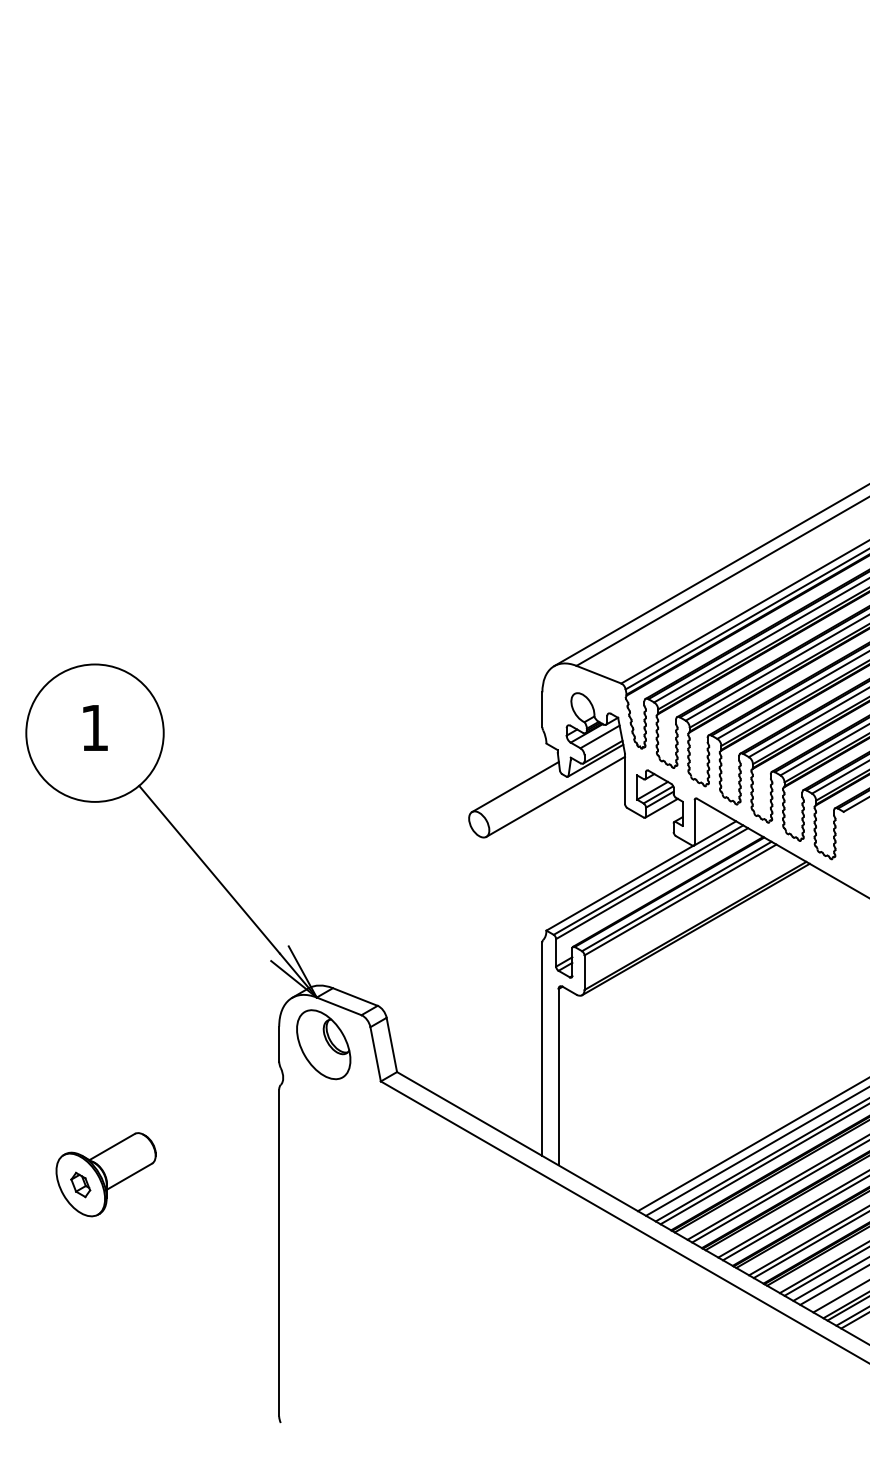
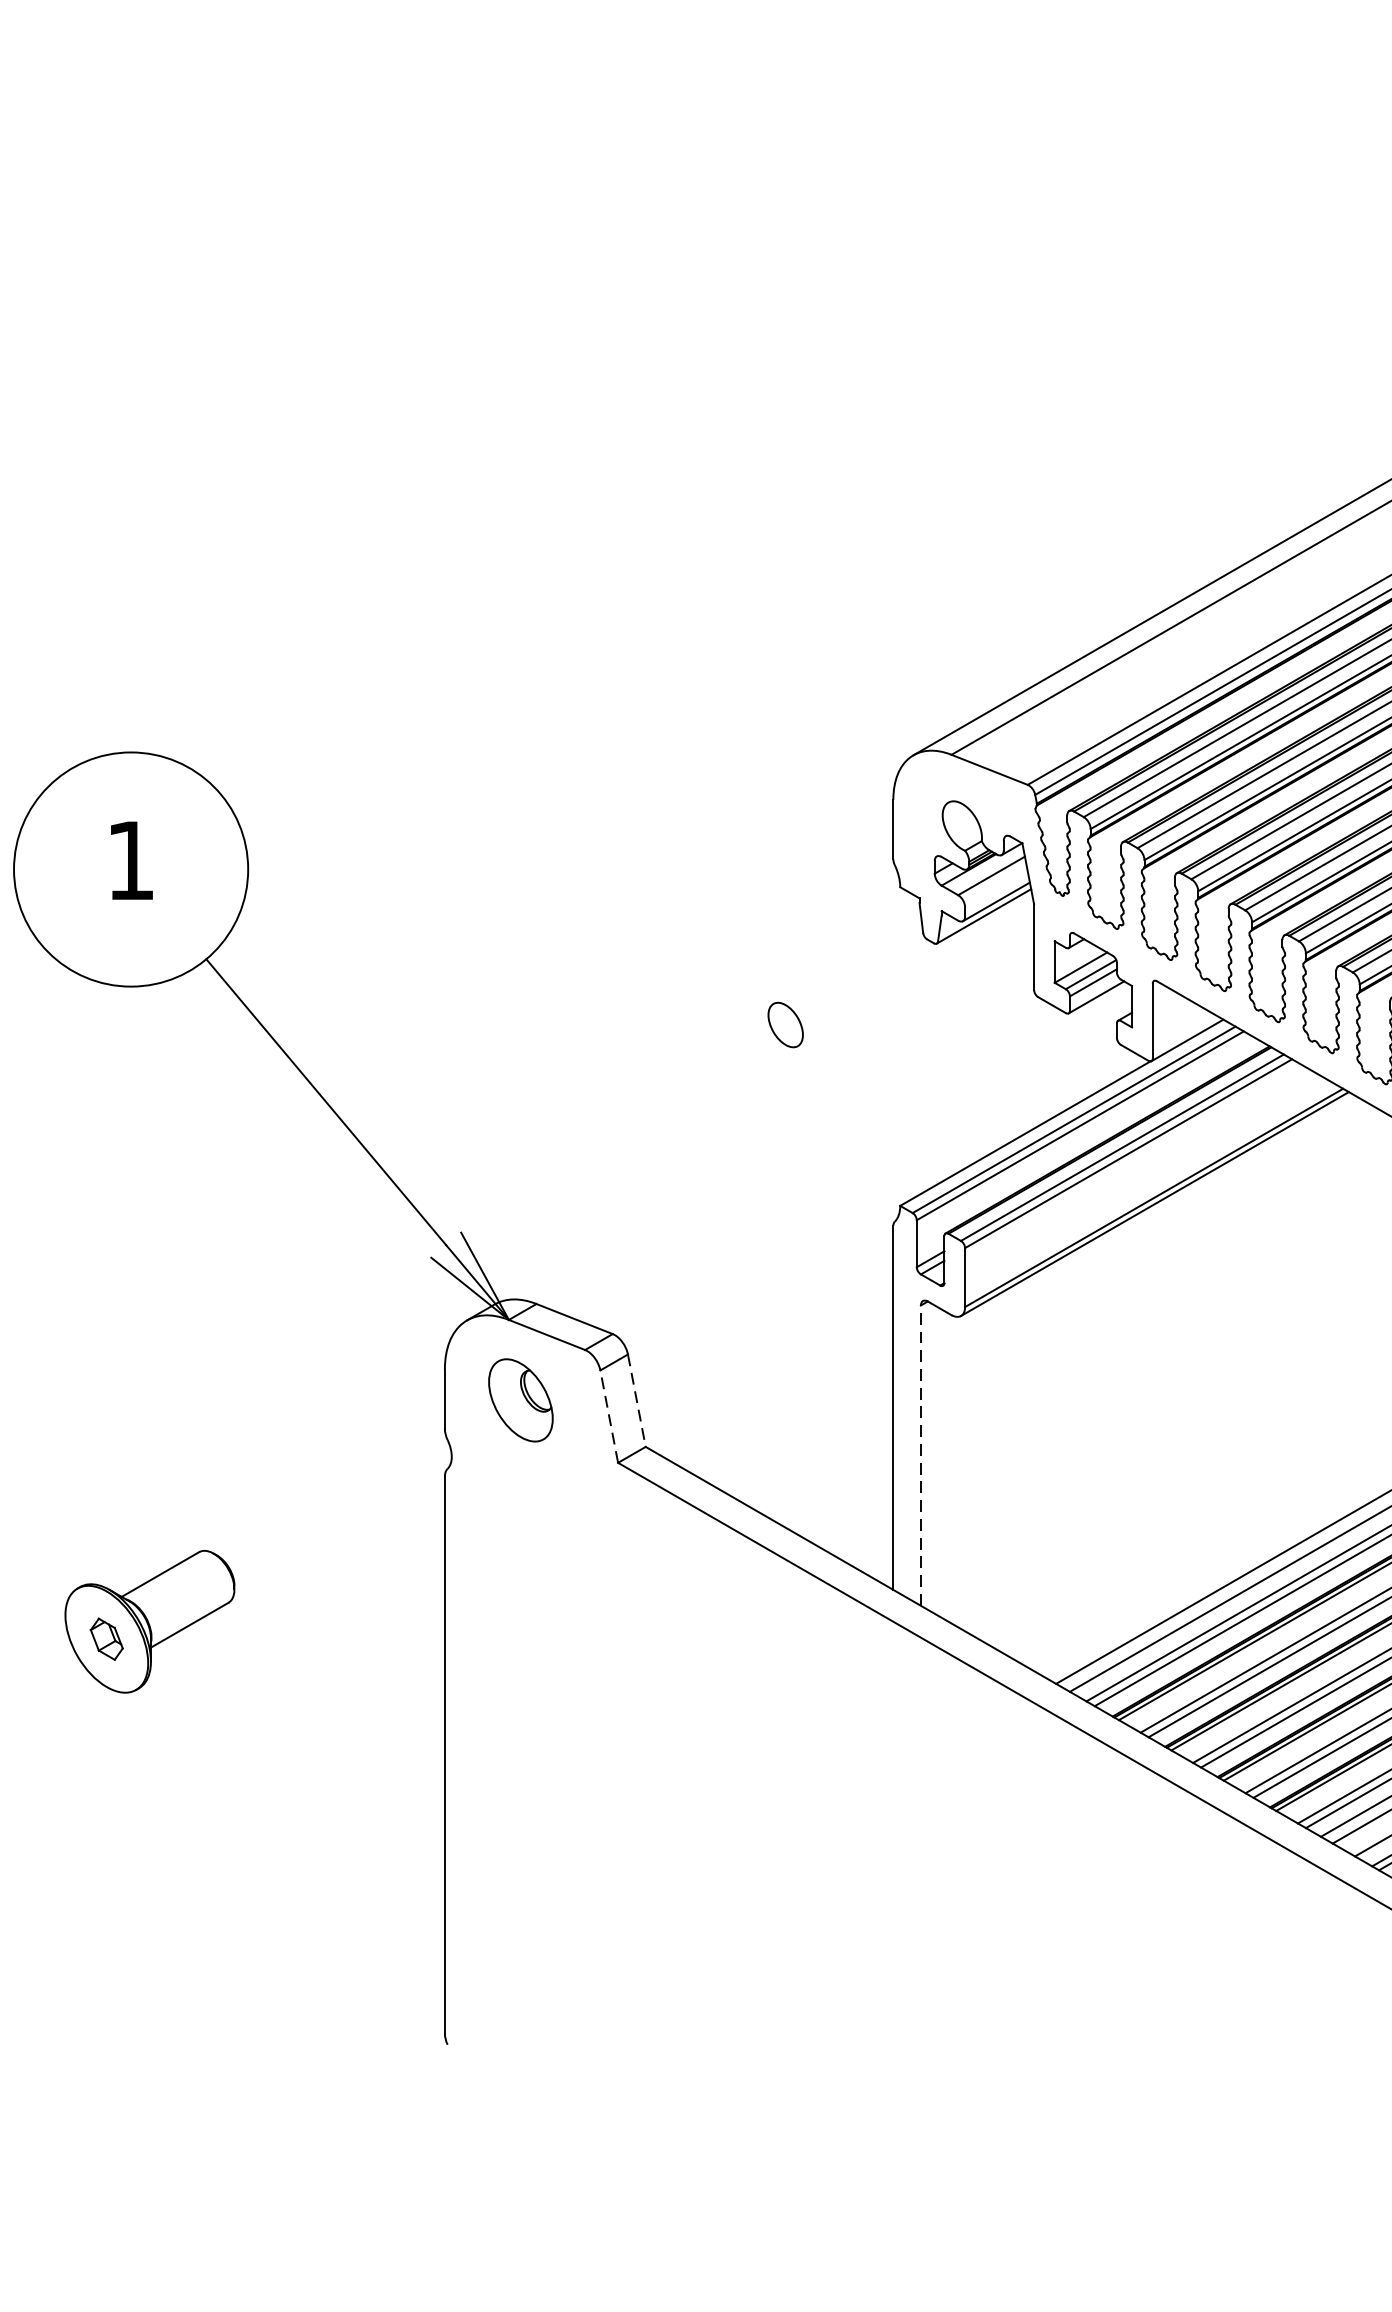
line: (515, 786) -> (847, 960), removed
line: (555, 796) -> (915, 977), removed
part: (323, 1044) -> (520, 1399), size x0.7
line: (391, 1044) -> (636, 1399), solid -> dashed
line: (375, 1054) -> (608, 1416), solid -> dashed
line: (558, 1076) -> (920, 1454), solid -> dashed

